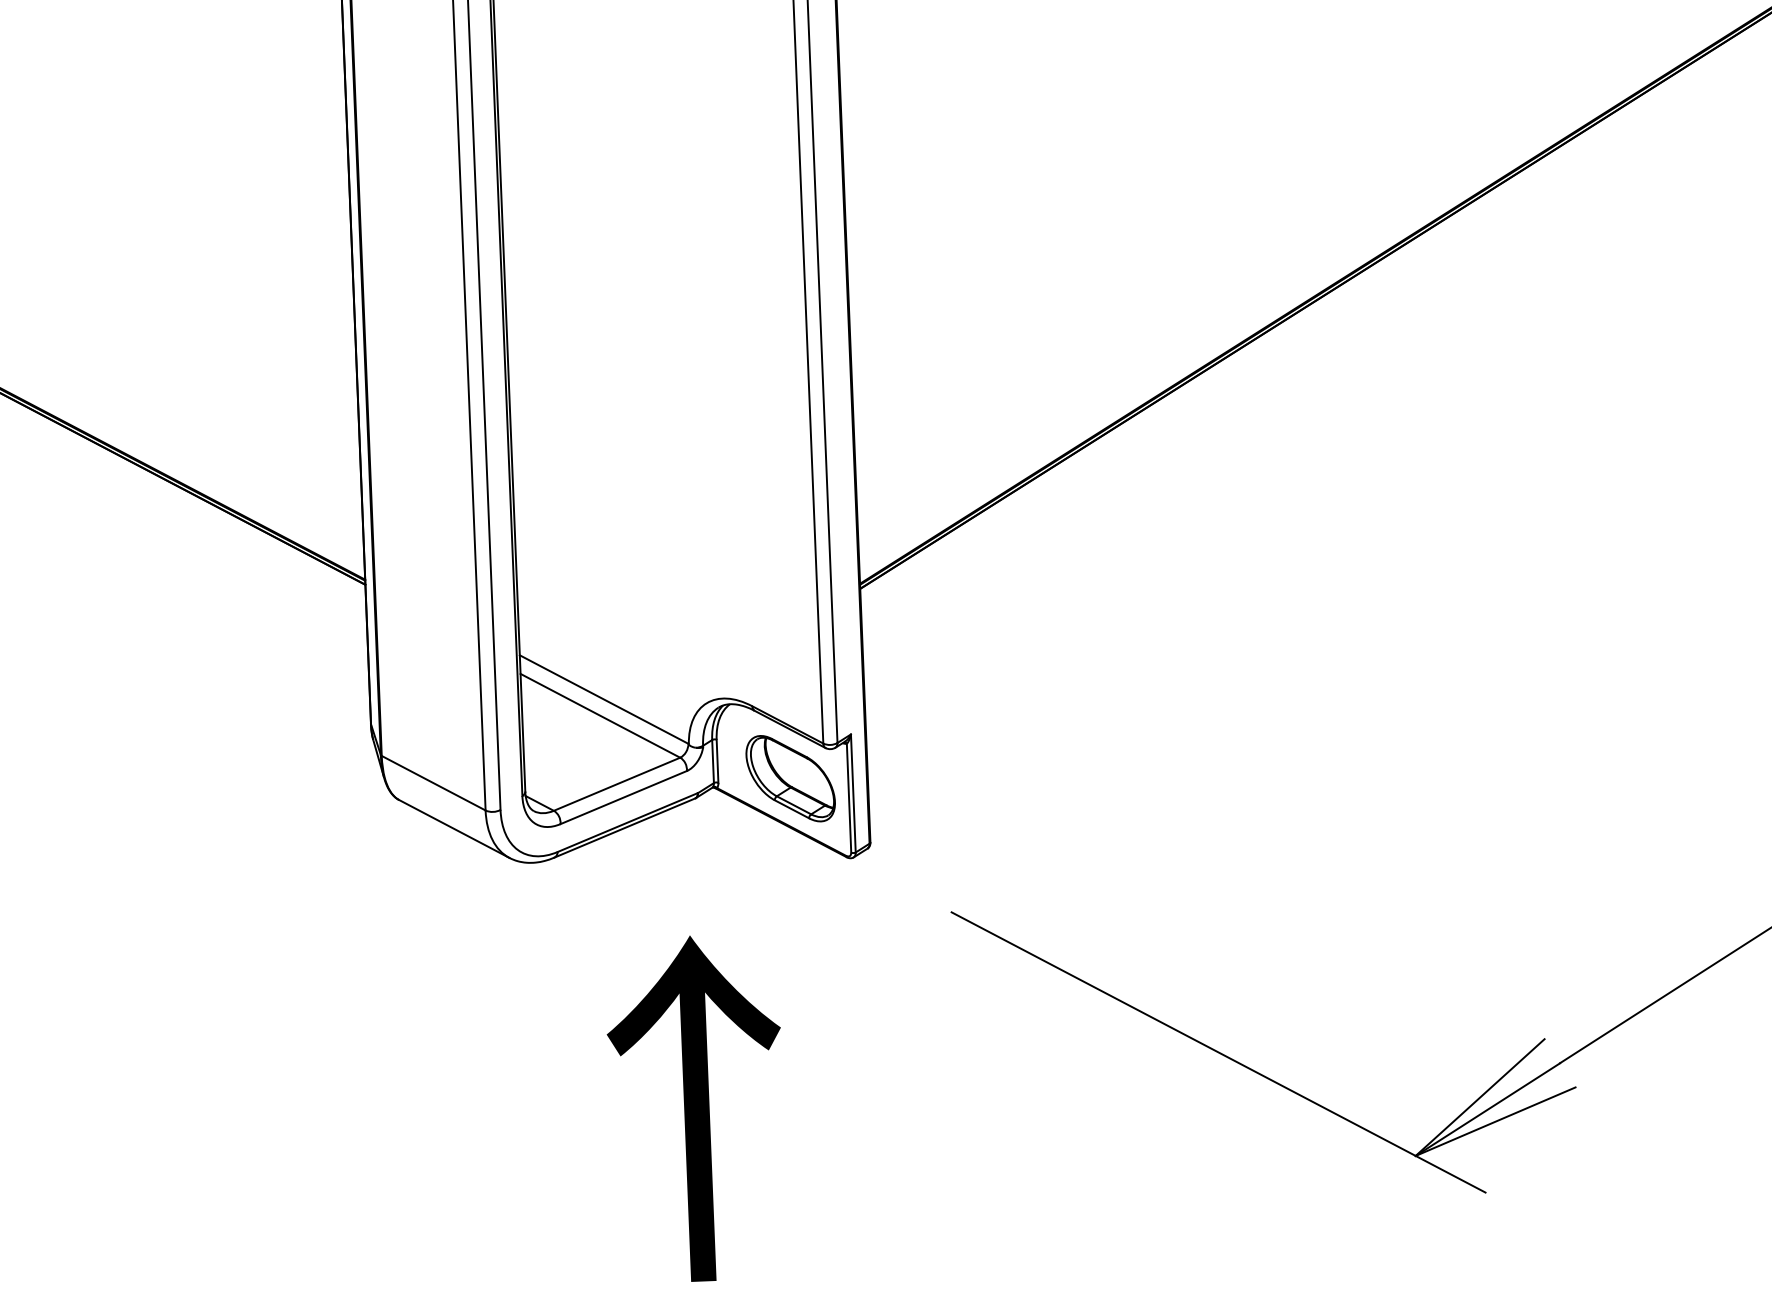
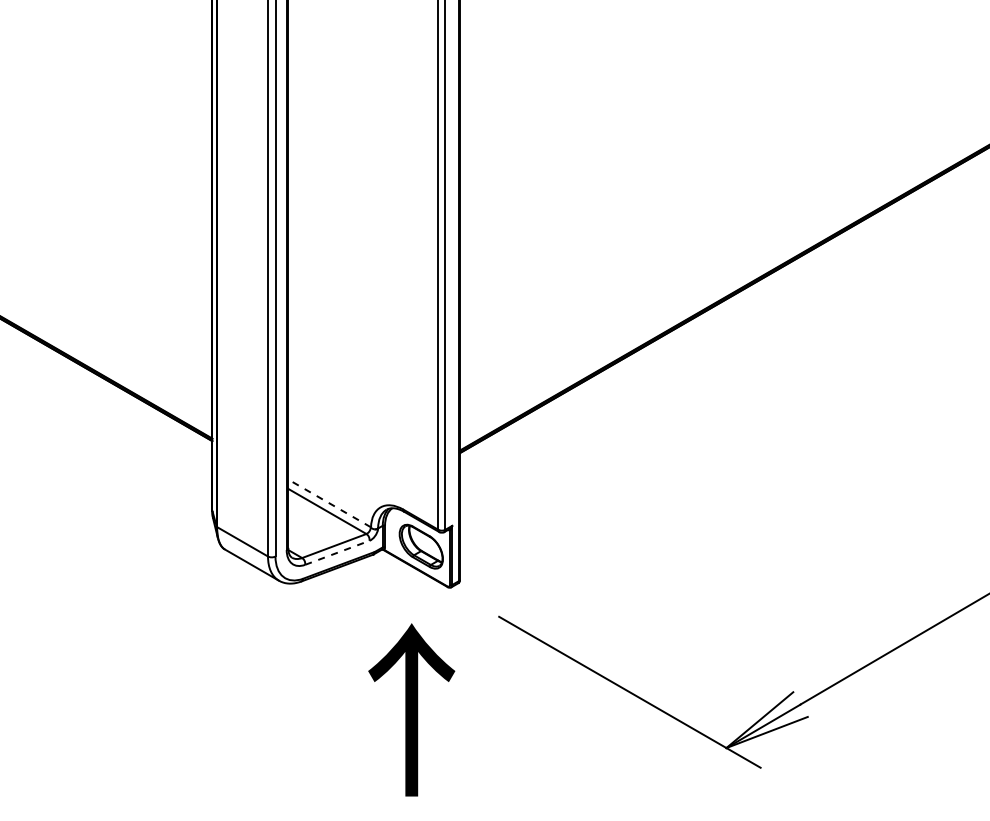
line: (604, 699) -> (329, 503), solid -> dashed
line: (623, 796) -> (337, 552), solid -> dashed
text: (696, 1107) -> (411, 709), moved

